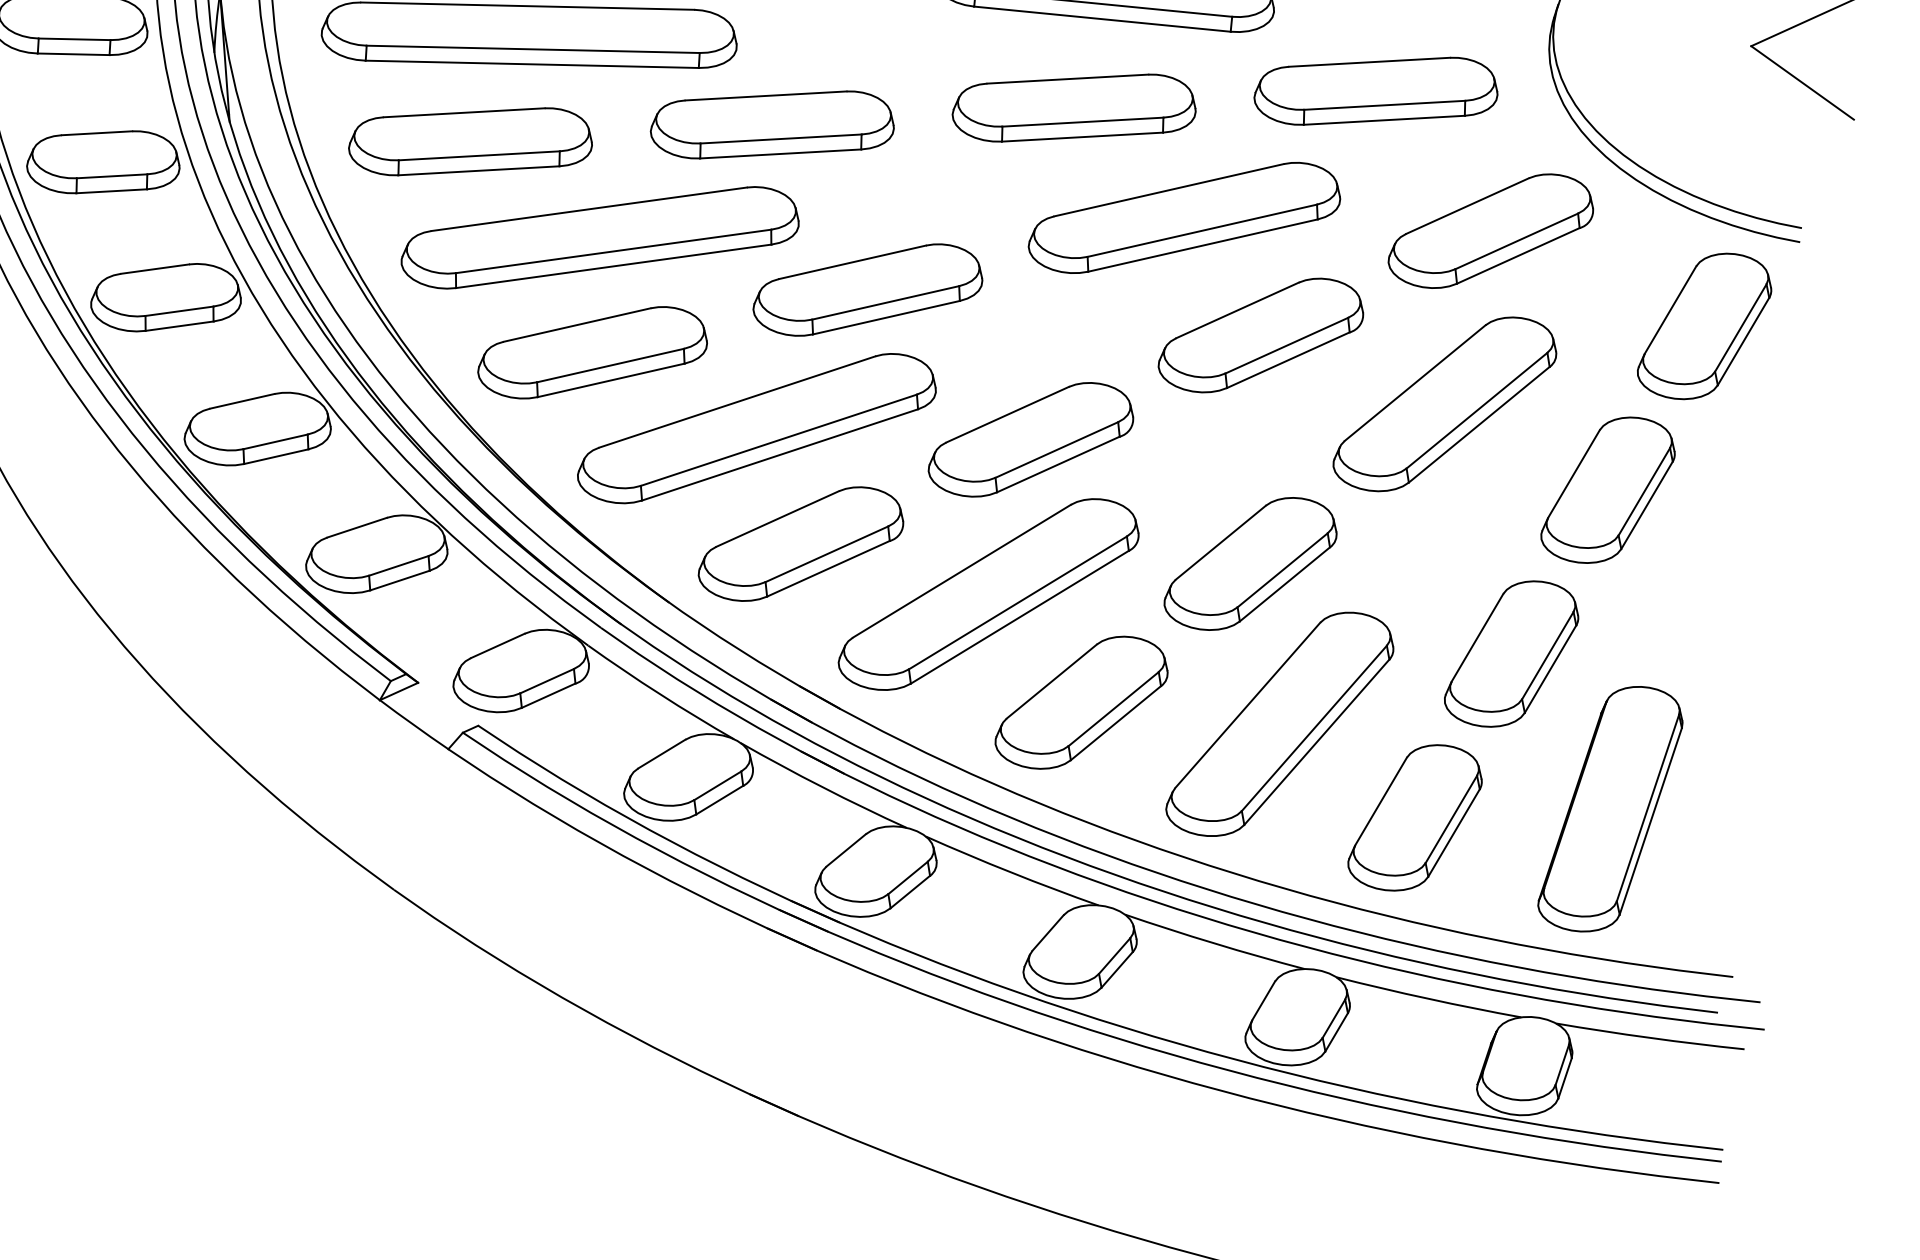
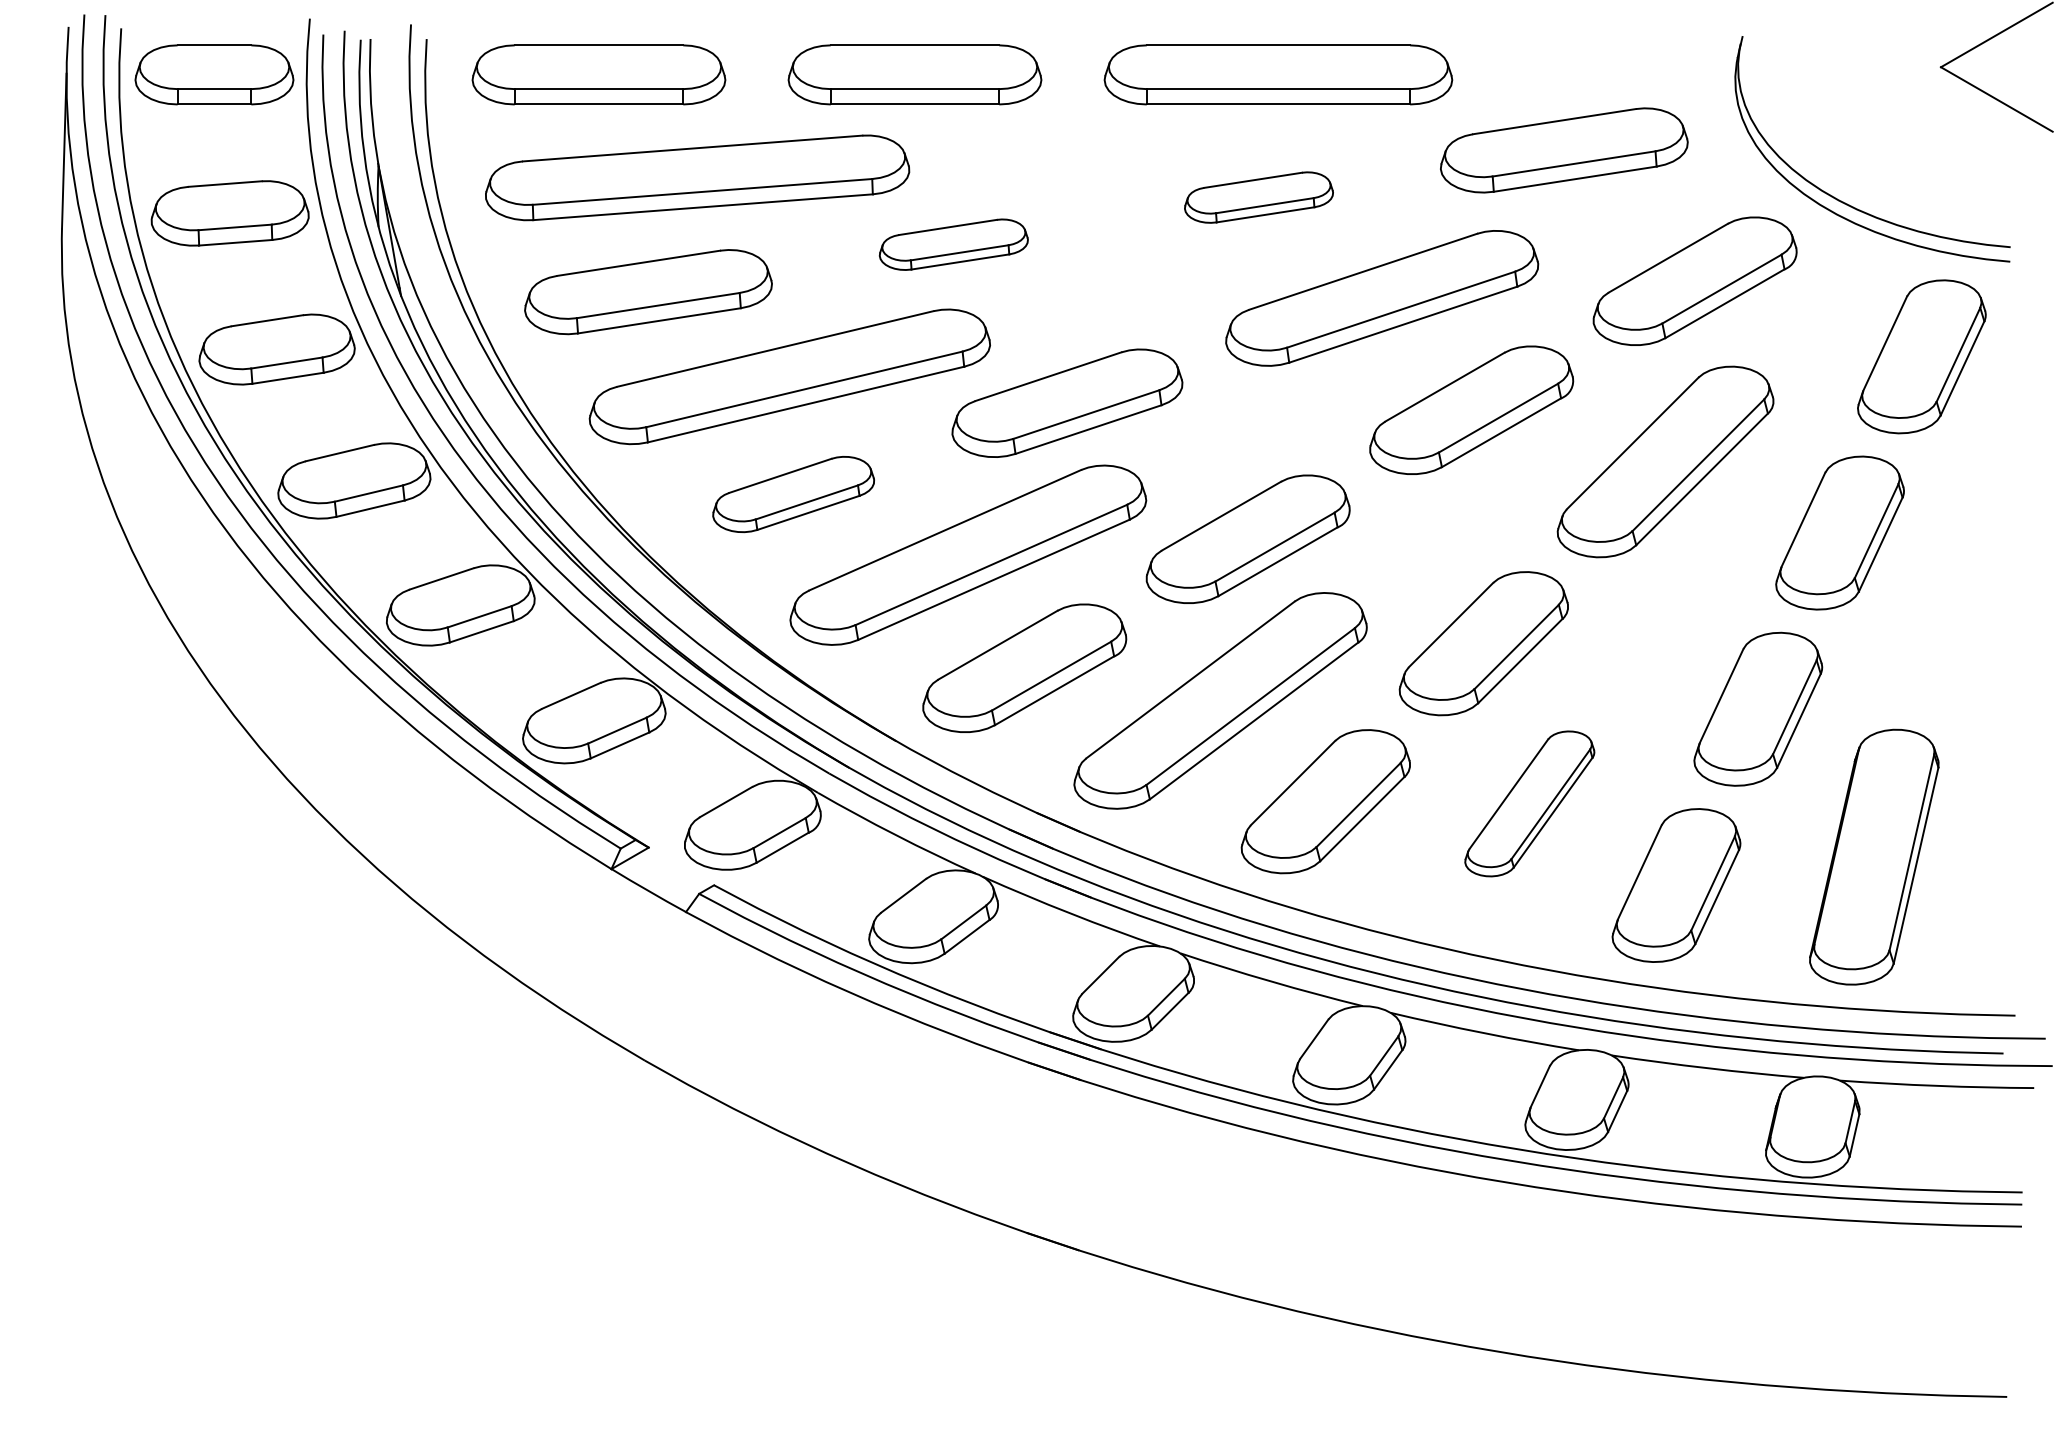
part: (1074, 107) -> (1258, 197), size x0.6
part: (772, 124) -> (953, 244), size x0.6
part: (592, 352) -> (793, 494), size x0.7
part: (1280, 723) -> (1529, 803), size x0.6

